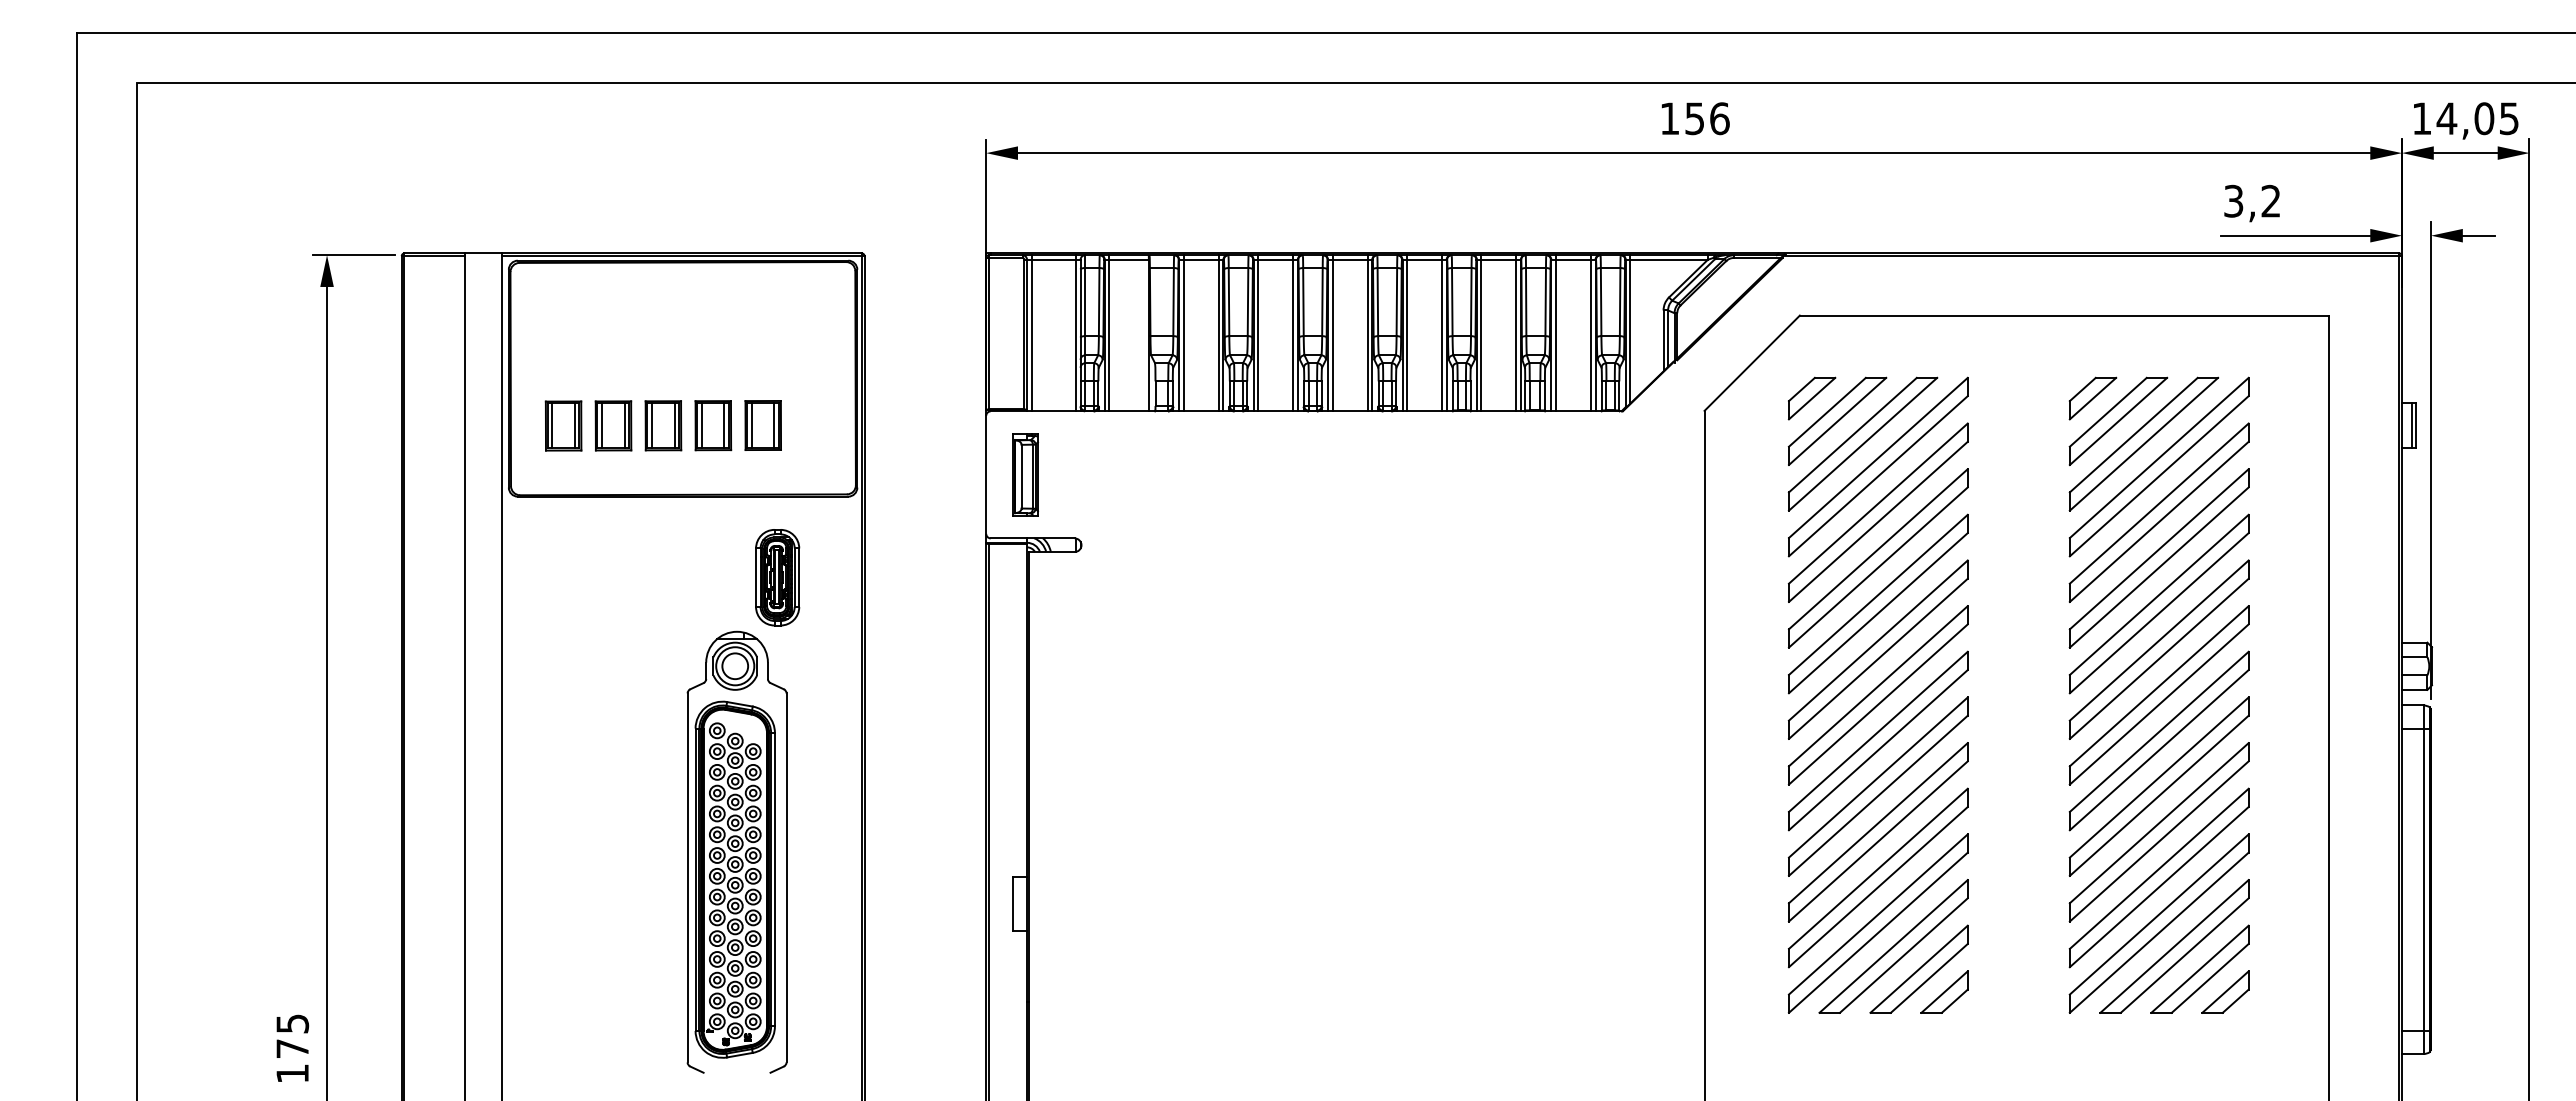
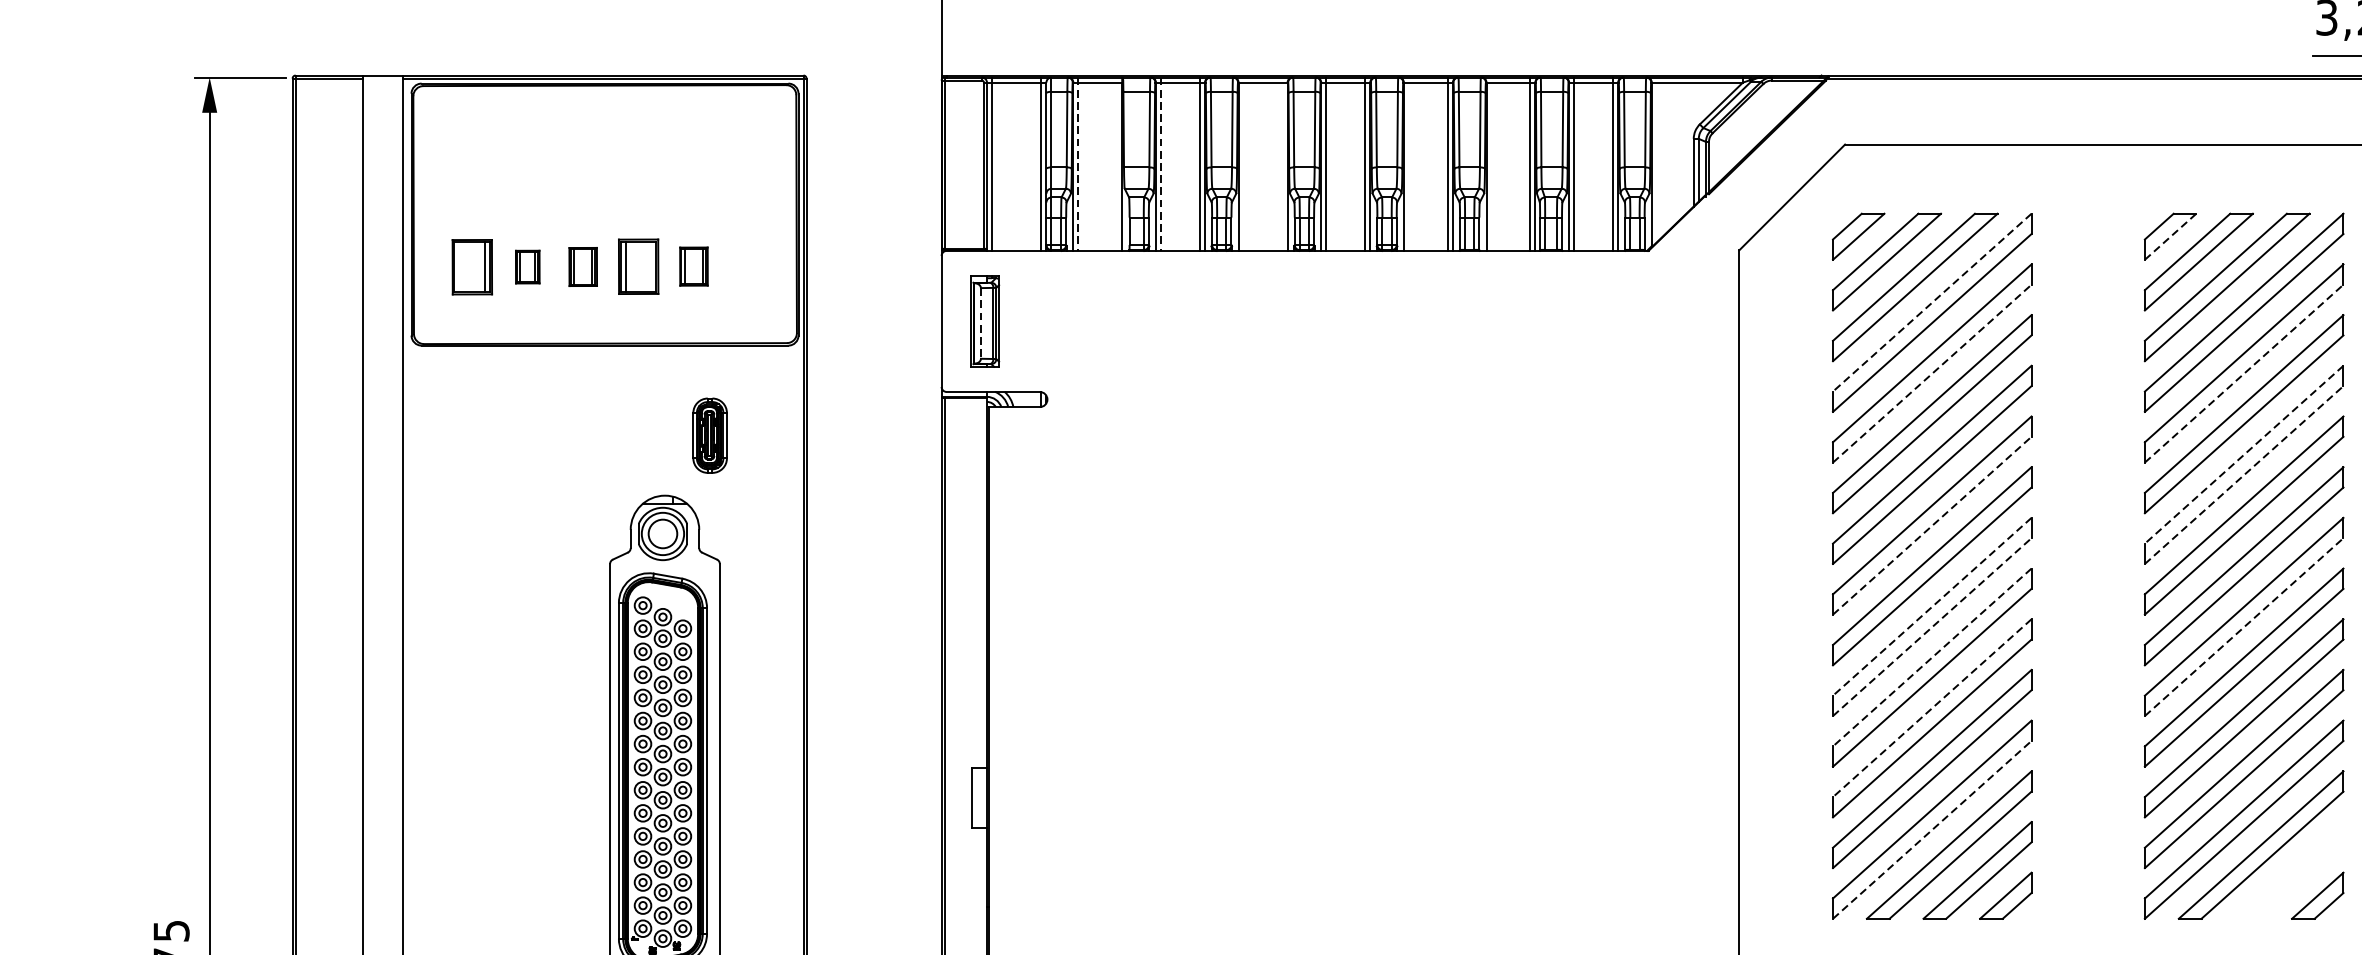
line: (1630, 329) -> (1657, 160), removed
line: (1109, 333) -> (1078, 164), solid -> dashed
line: (1183, 333) -> (1160, 164), solid -> dashed
line: (1258, 333) -> (1243, 164), removed
line: (1293, 333) -> (1282, 164), removed
line: (1407, 333) -> (1409, 164), removed
line: (1481, 333) -> (1491, 164), removed
line: (2093, 398) -> (2171, 236), solid -> dashed
line: (552, 425) -> (460, 266), removed
part: (613, 425) -> (527, 266), size x0.6
part: (663, 425) -> (583, 266), size x0.7
line: (724, 425) -> (651, 266), removed
part: (762, 425) -> (693, 266), size x0.7
line: (1878, 458) -> (1932, 303), solid -> dashed
line: (1021, 476) -> (980, 323), solid -> dashed
line: (1878, 521) -> (1932, 373), solid -> dashed
line: (2159, 521) -> (2244, 373), solid -> dashed
part: (777, 577) -> (709, 435), size x0.7
line: (2158, 595) -> (2243, 455), solid -> dashed
line: (2159, 612) -> (2244, 474), solid -> dashed
line: (1878, 658) -> (1932, 525), solid -> dashed
line: (1878, 732) -> (1932, 607), solid -> dashed
line: (1878, 749) -> (1932, 626), solid -> dashed
line: (2159, 749) -> (2244, 626), solid -> dashed
line: (1878, 777) -> (1932, 657), solid -> dashed
line: (1878, 823) -> (1932, 708), solid -> dashed
line: (1878, 932) -> (1932, 829), solid -> dashed
part: (2199, 968) -> (2288, 869), removed

